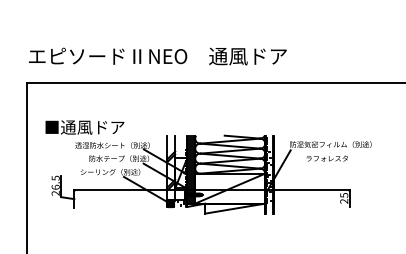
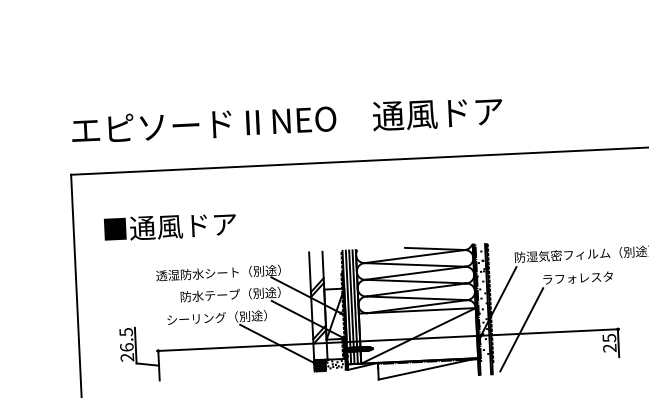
text: (84, 127) -> (169, 226), moved
line: (292, 187) -> (522, 329), added

